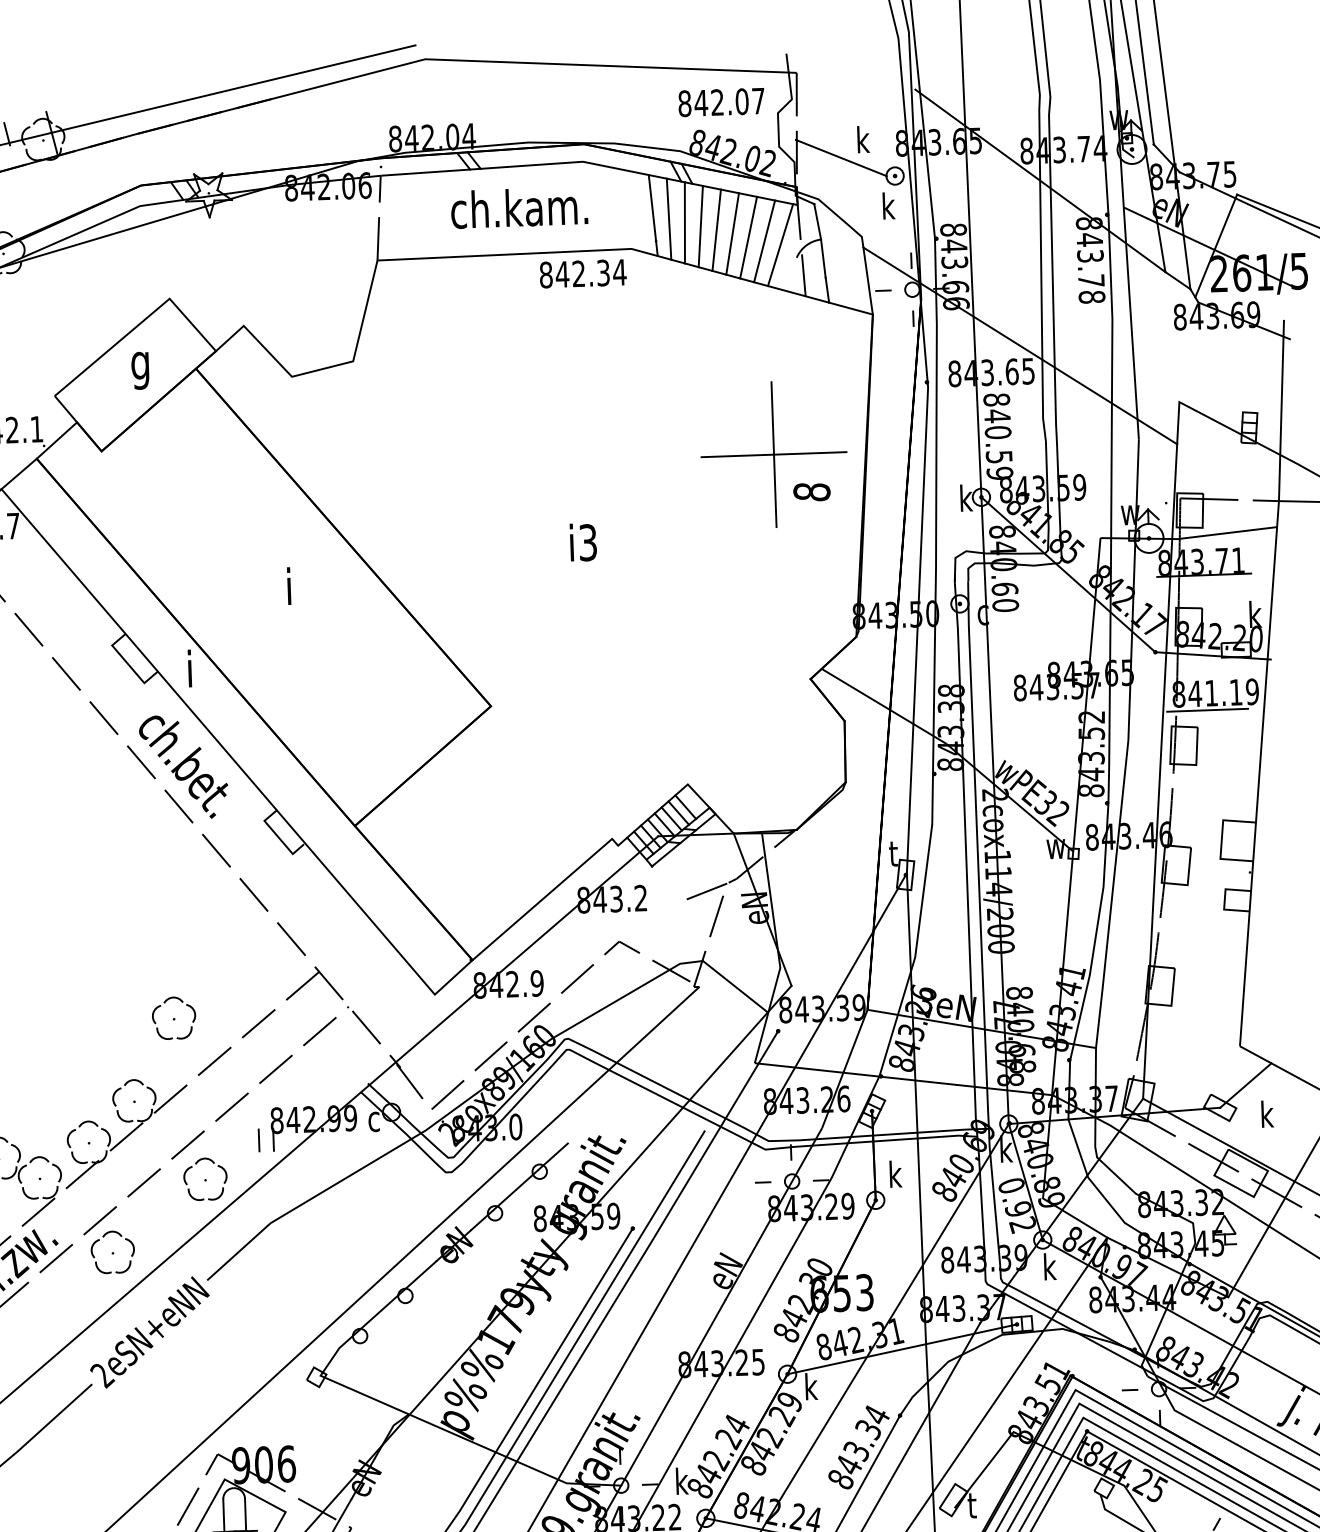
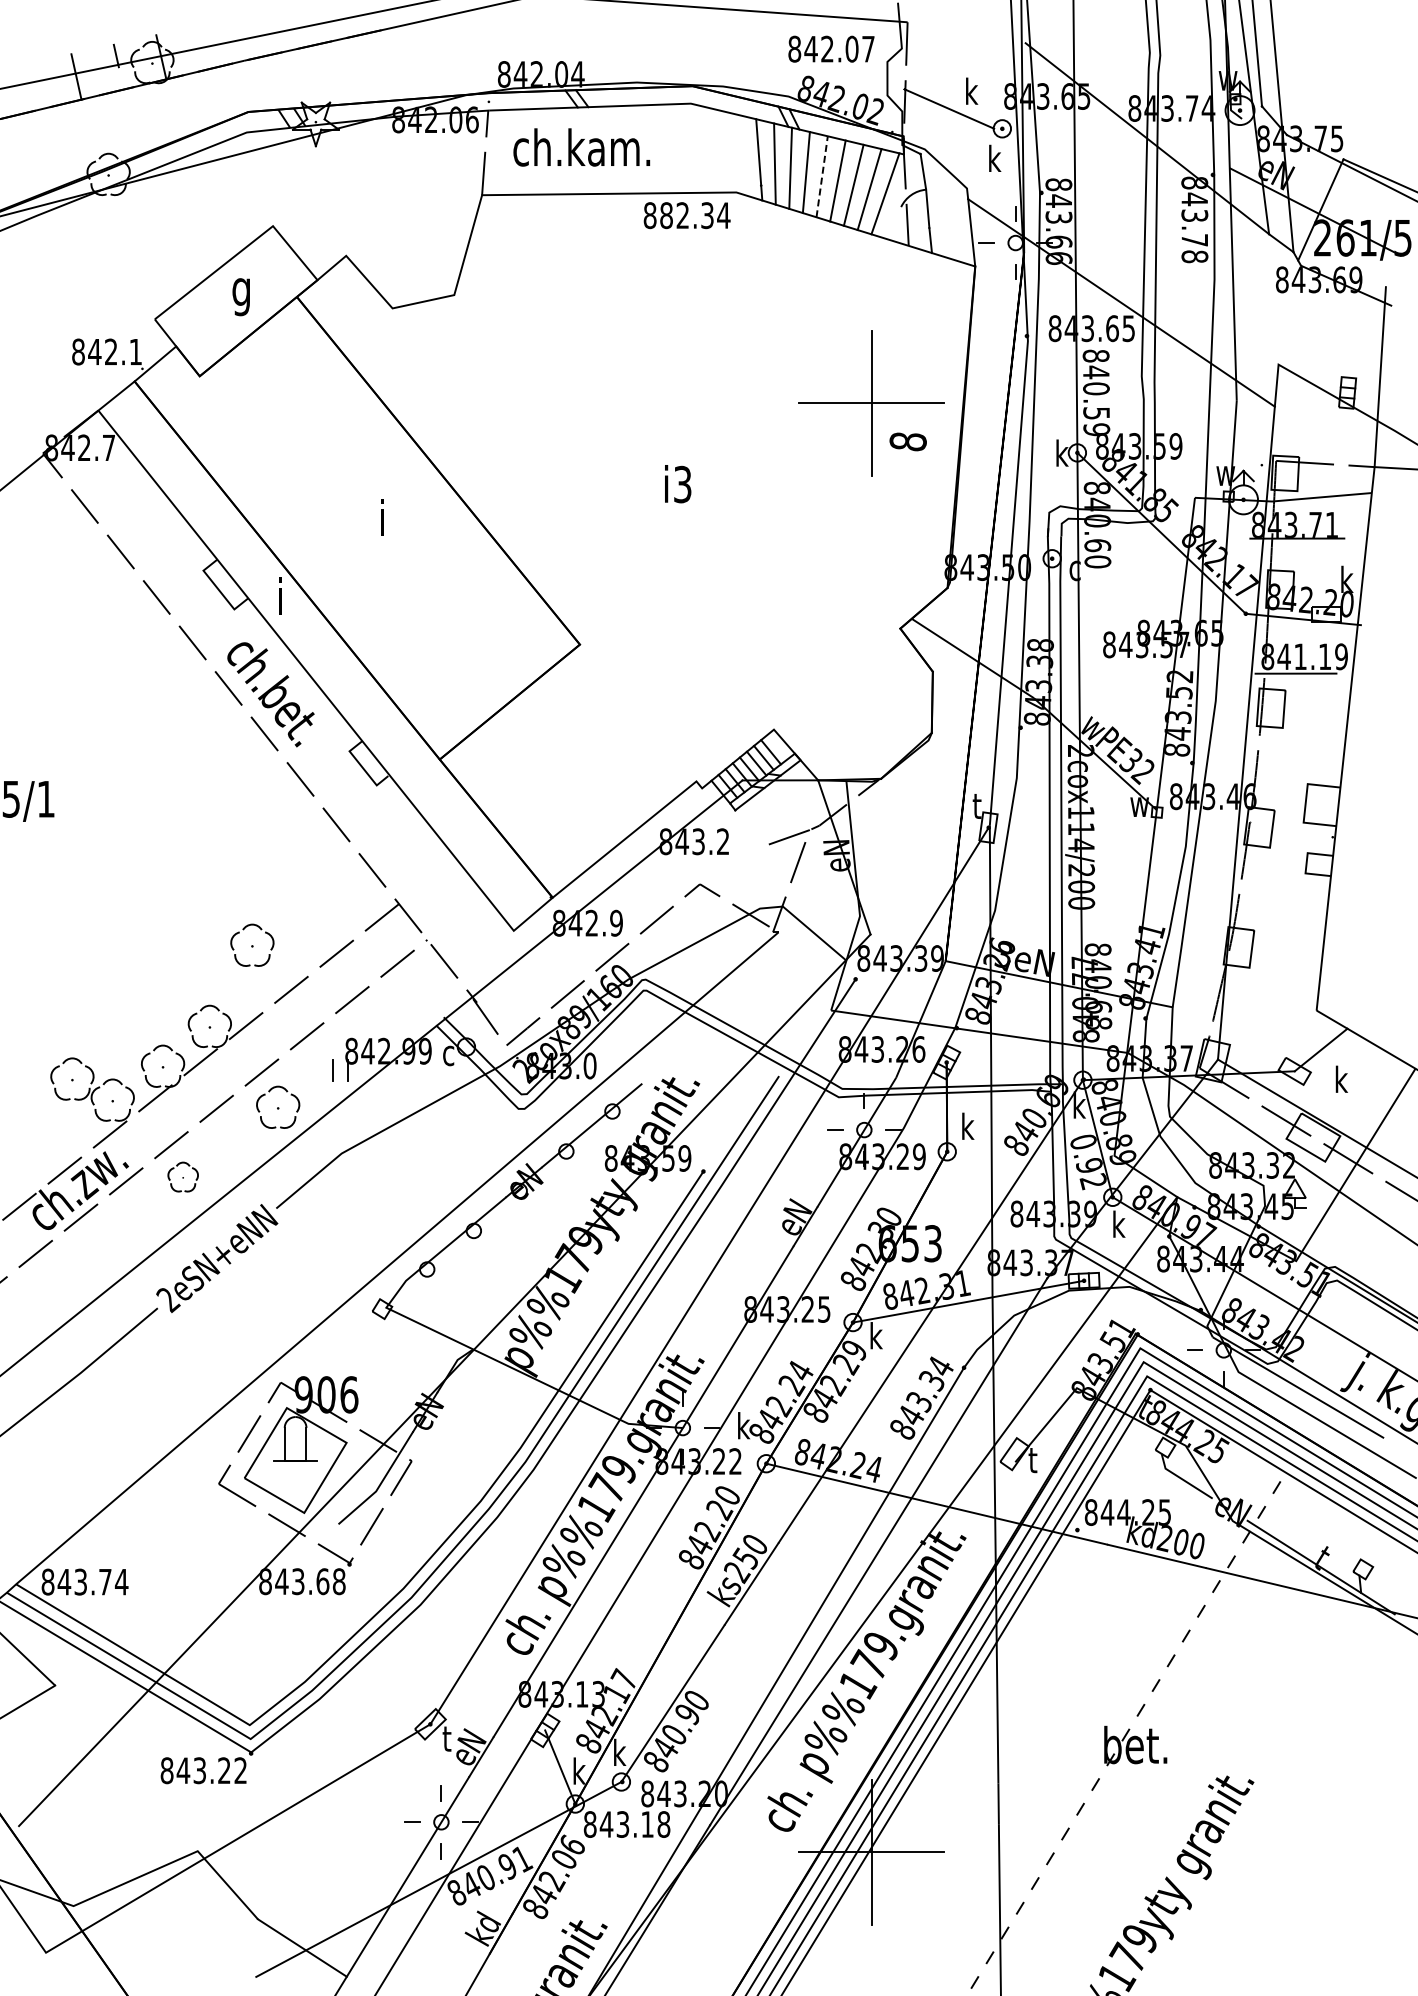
text: (519, 207) -> (581, 147), moved
line: (717, 229) -> (822, 176), solid -> dashed
text: (562, 274) -> (666, 215), 842.34 -> 882.34
part: (113, 1251) -> (183, 1176), size x0.7

